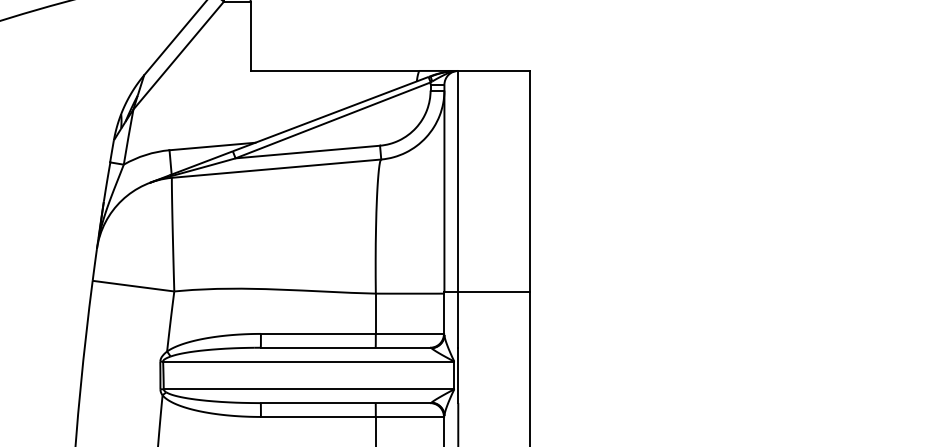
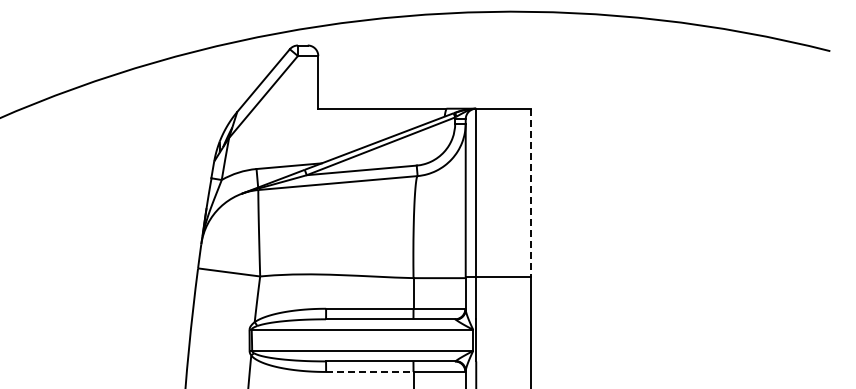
line: (530, 182) -> (531, 193), solid -> dashed
line: (317, 416) -> (369, 371), solid -> dashed

